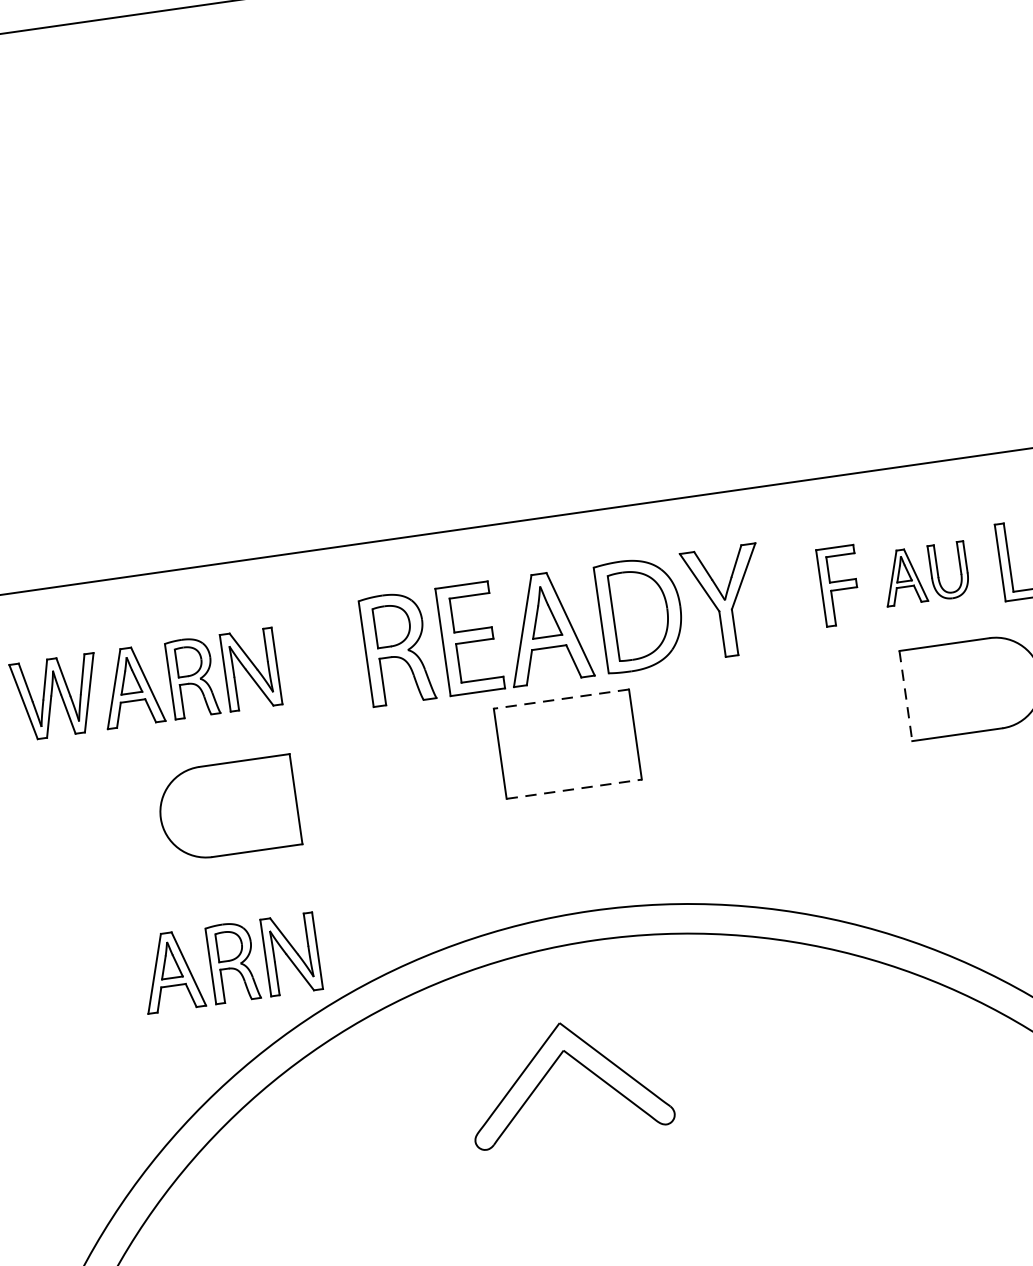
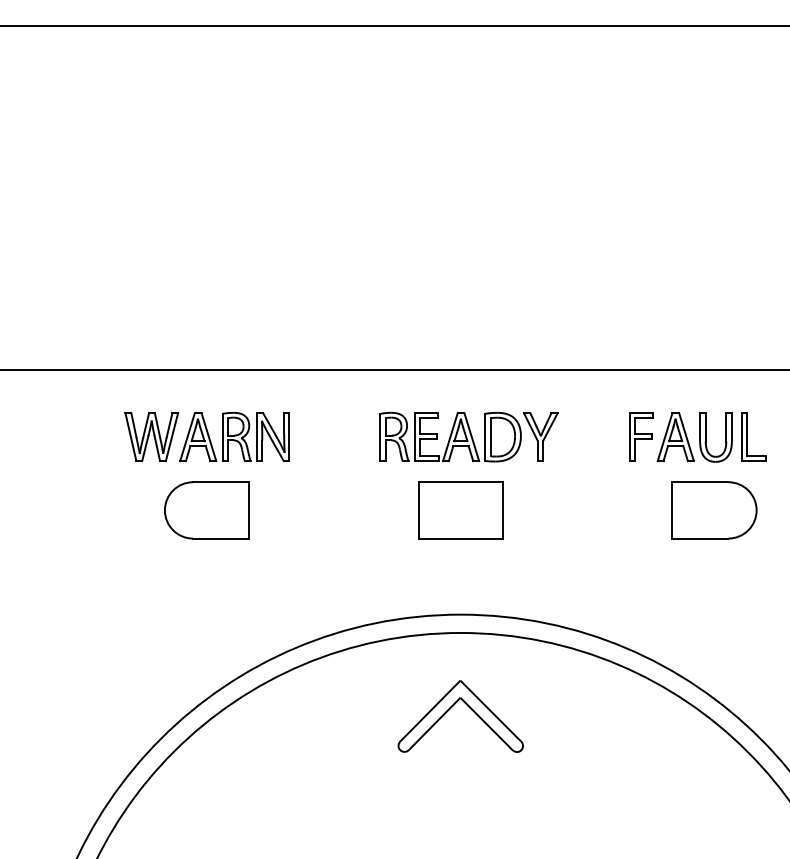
part: (925, 574) -> (694, 437), size x1.43
part: (563, 624) -> (468, 436), size x0.71
line: (906, 696) -> (672, 510), dashed -> solid
line: (561, 699) -> (460, 482), dashed -> solid
line: (575, 788) -> (461, 538), dashed -> solid
part: (227, 809) -> (206, 510), moved
part: (229, 962) -> (234, 614), removed
part: (553, 1067) -> (452, 707), moved

